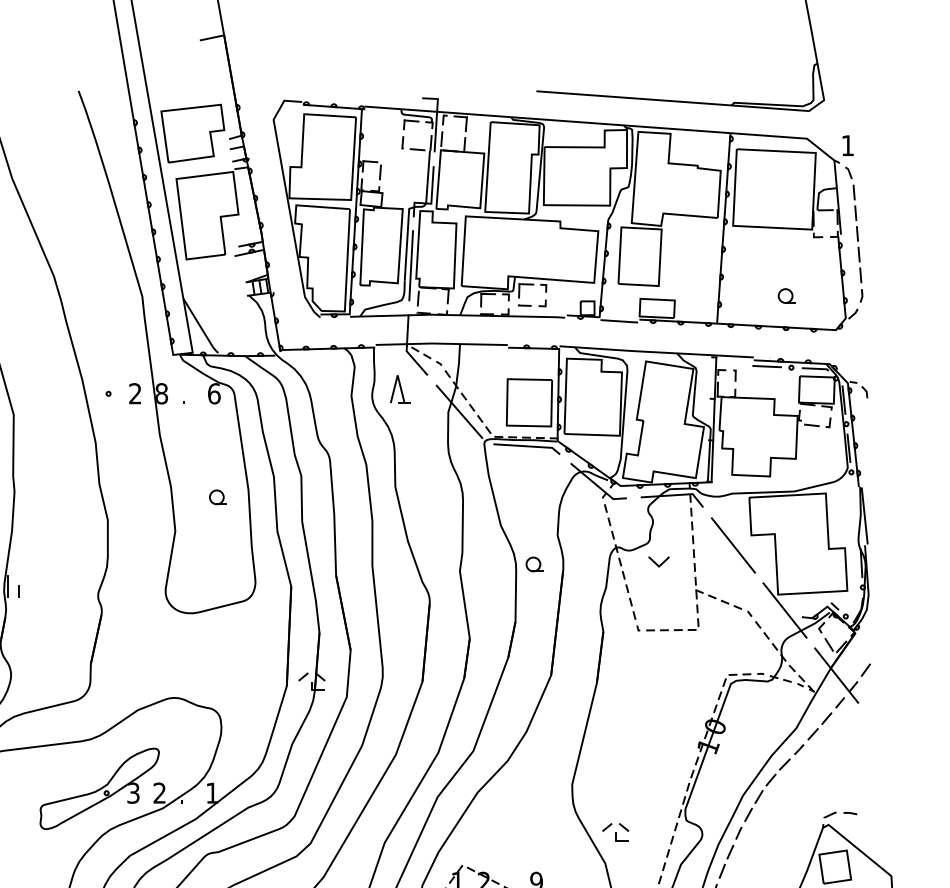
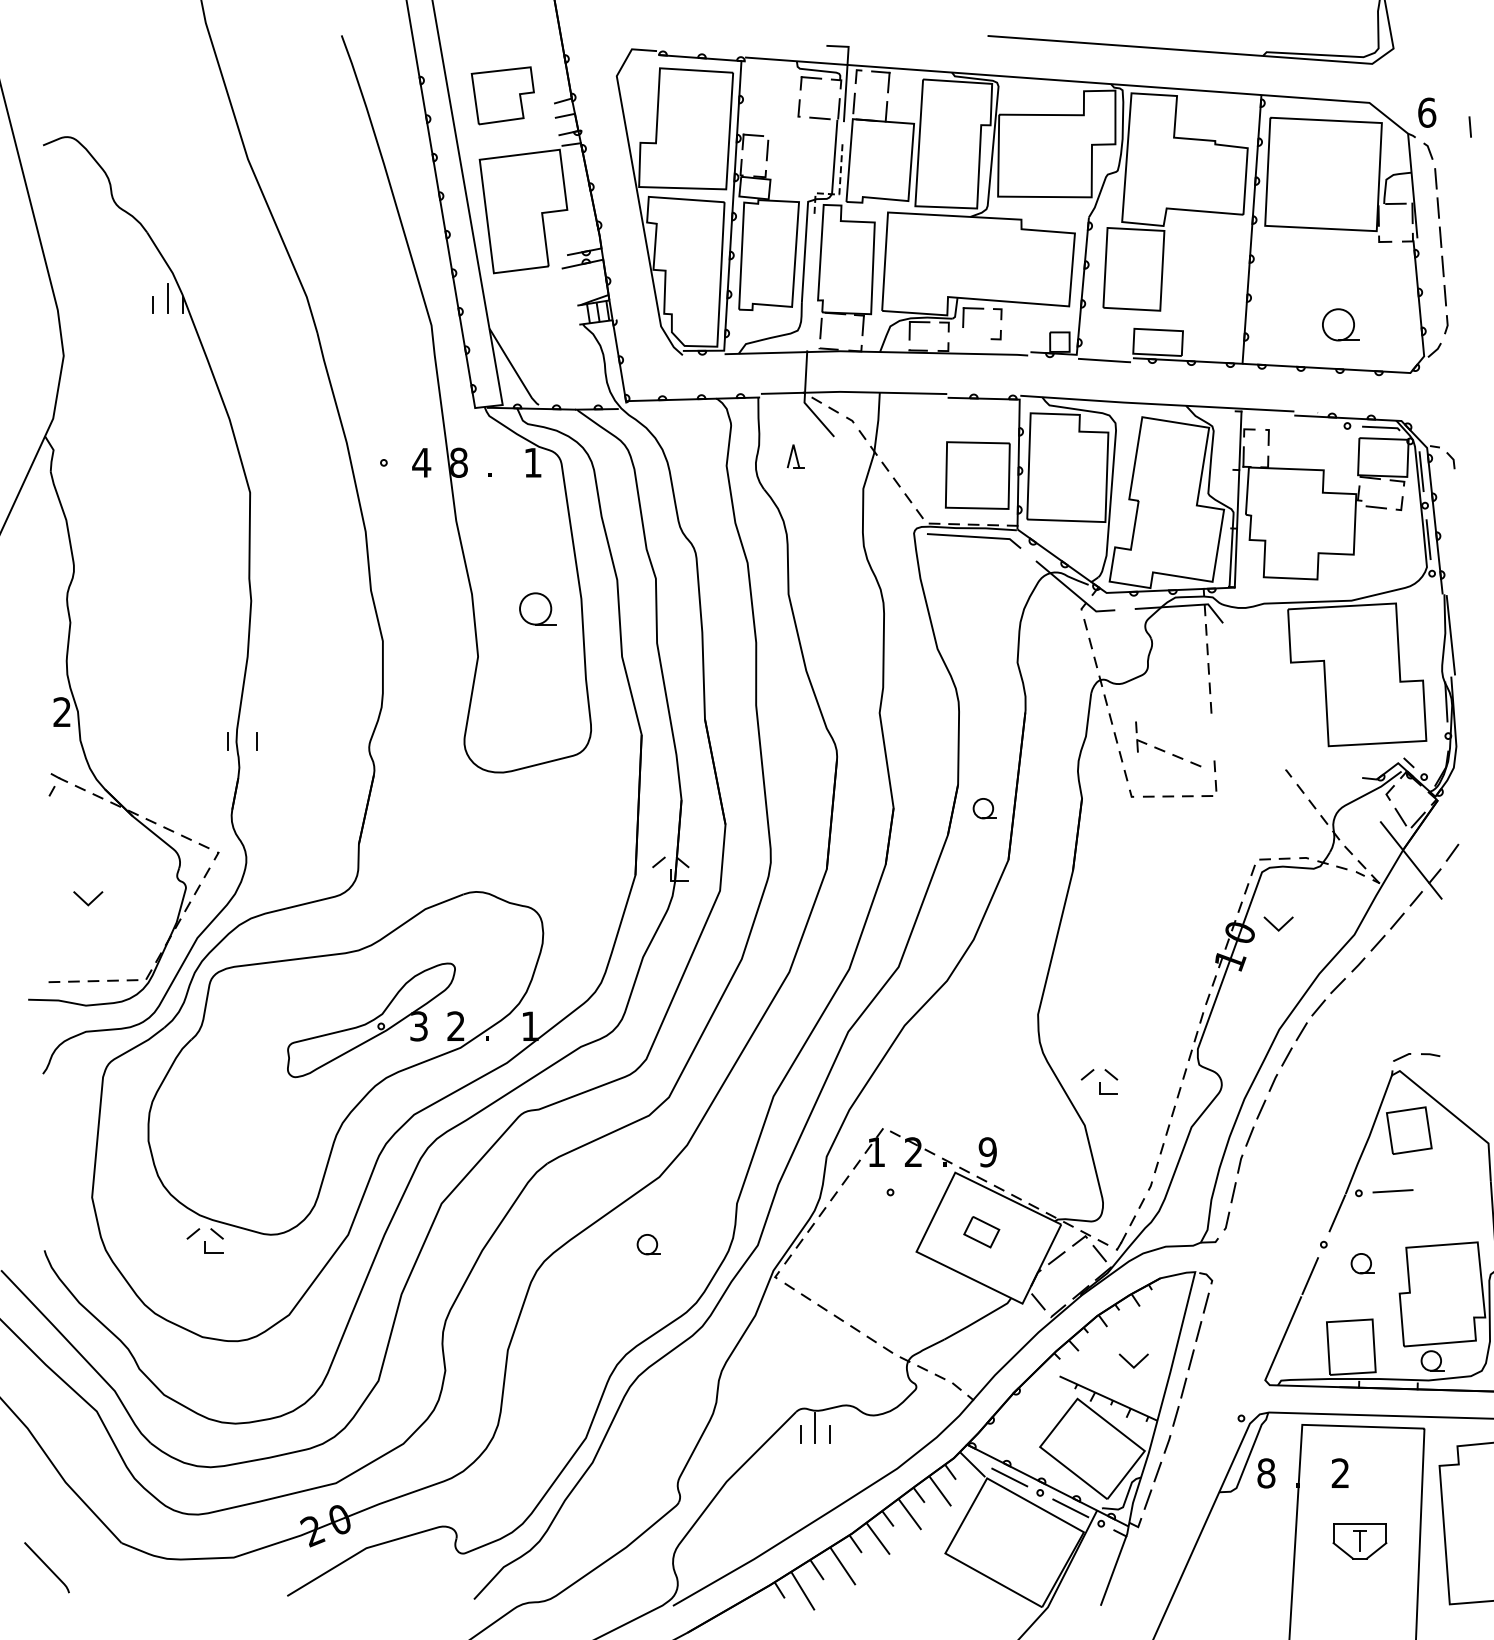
part: (192, 133) -> (502, 95), size x0.7
text: (848, 145) -> (1427, 112), 1 -> 6
line: (877, 155) -> (1469, 126), added
line: (431, 200) -> (839, 190), solid -> dashed
line: (410, 265) -> (810, 281), removed
part: (786, 295) -> (1340, 324), size x1.6
line: (524, 304) -> (970, 337), removed
line: (766, 366) -> (1312, 424), removed
part: (400, 389) -> (795, 456), size x0.6
text: (135, 393) -> (421, 462), 2 -> 4
text: (214, 393) -> (533, 462), 6 -> 1
line: (459, 411) -> (879, 488), removed
part: (218, 497) -> (538, 608), size x1.6
line: (733, 545) -> (1265, 676), removed
line: (656, 563) -> (1275, 926), moved
part: (534, 564) -> (984, 808), moved
line: (8, 586) -> (242, 734), removed
part: (716, 597) -> (1165, 750), moved
line: (785, 610) -> (1338, 768), removed

